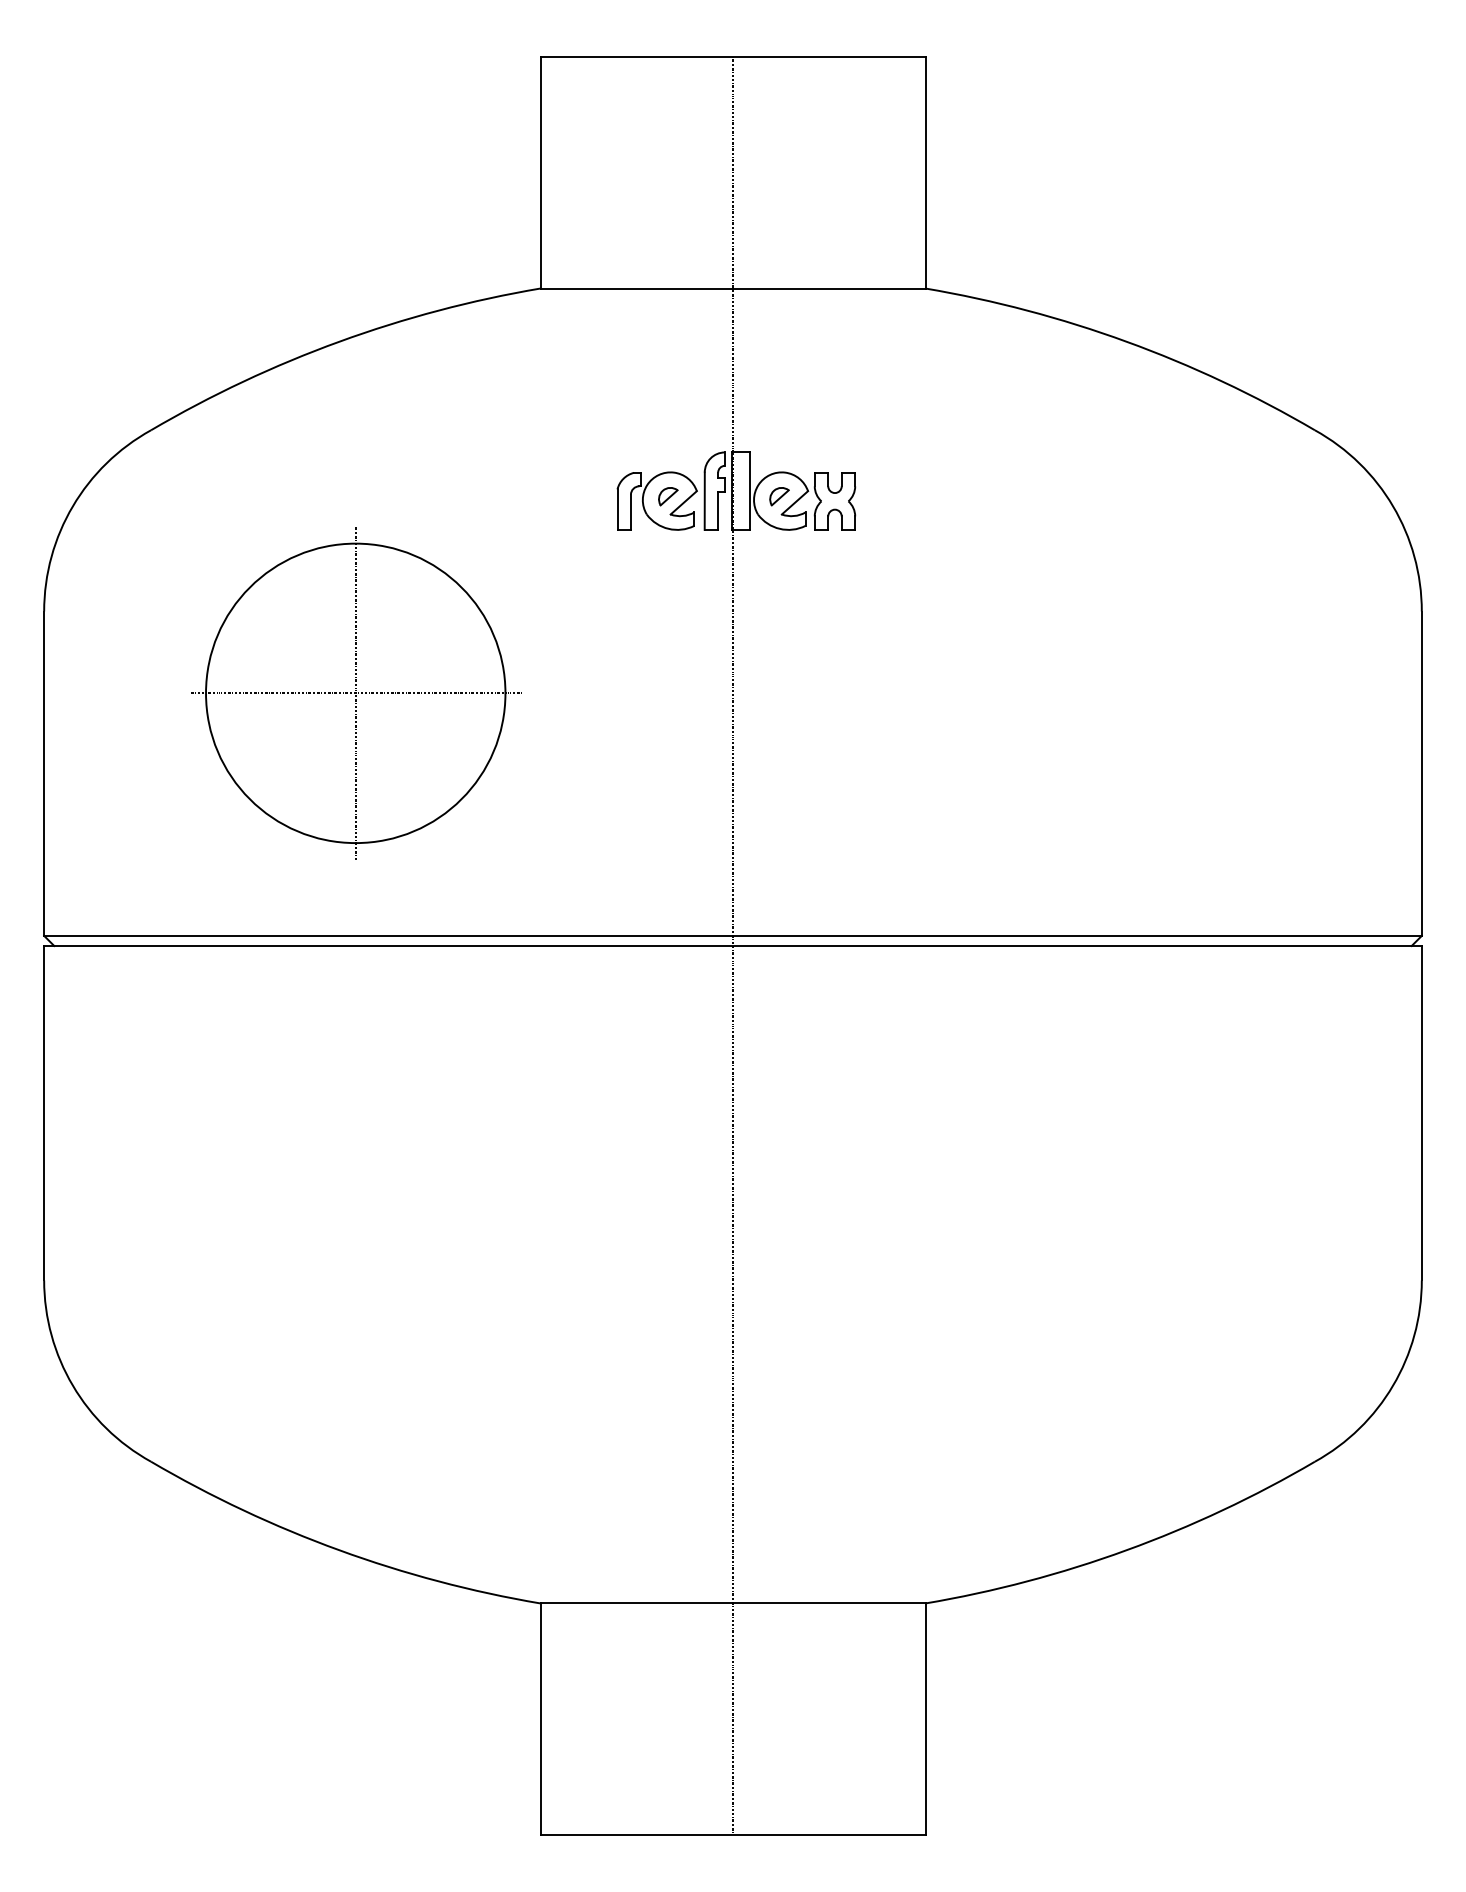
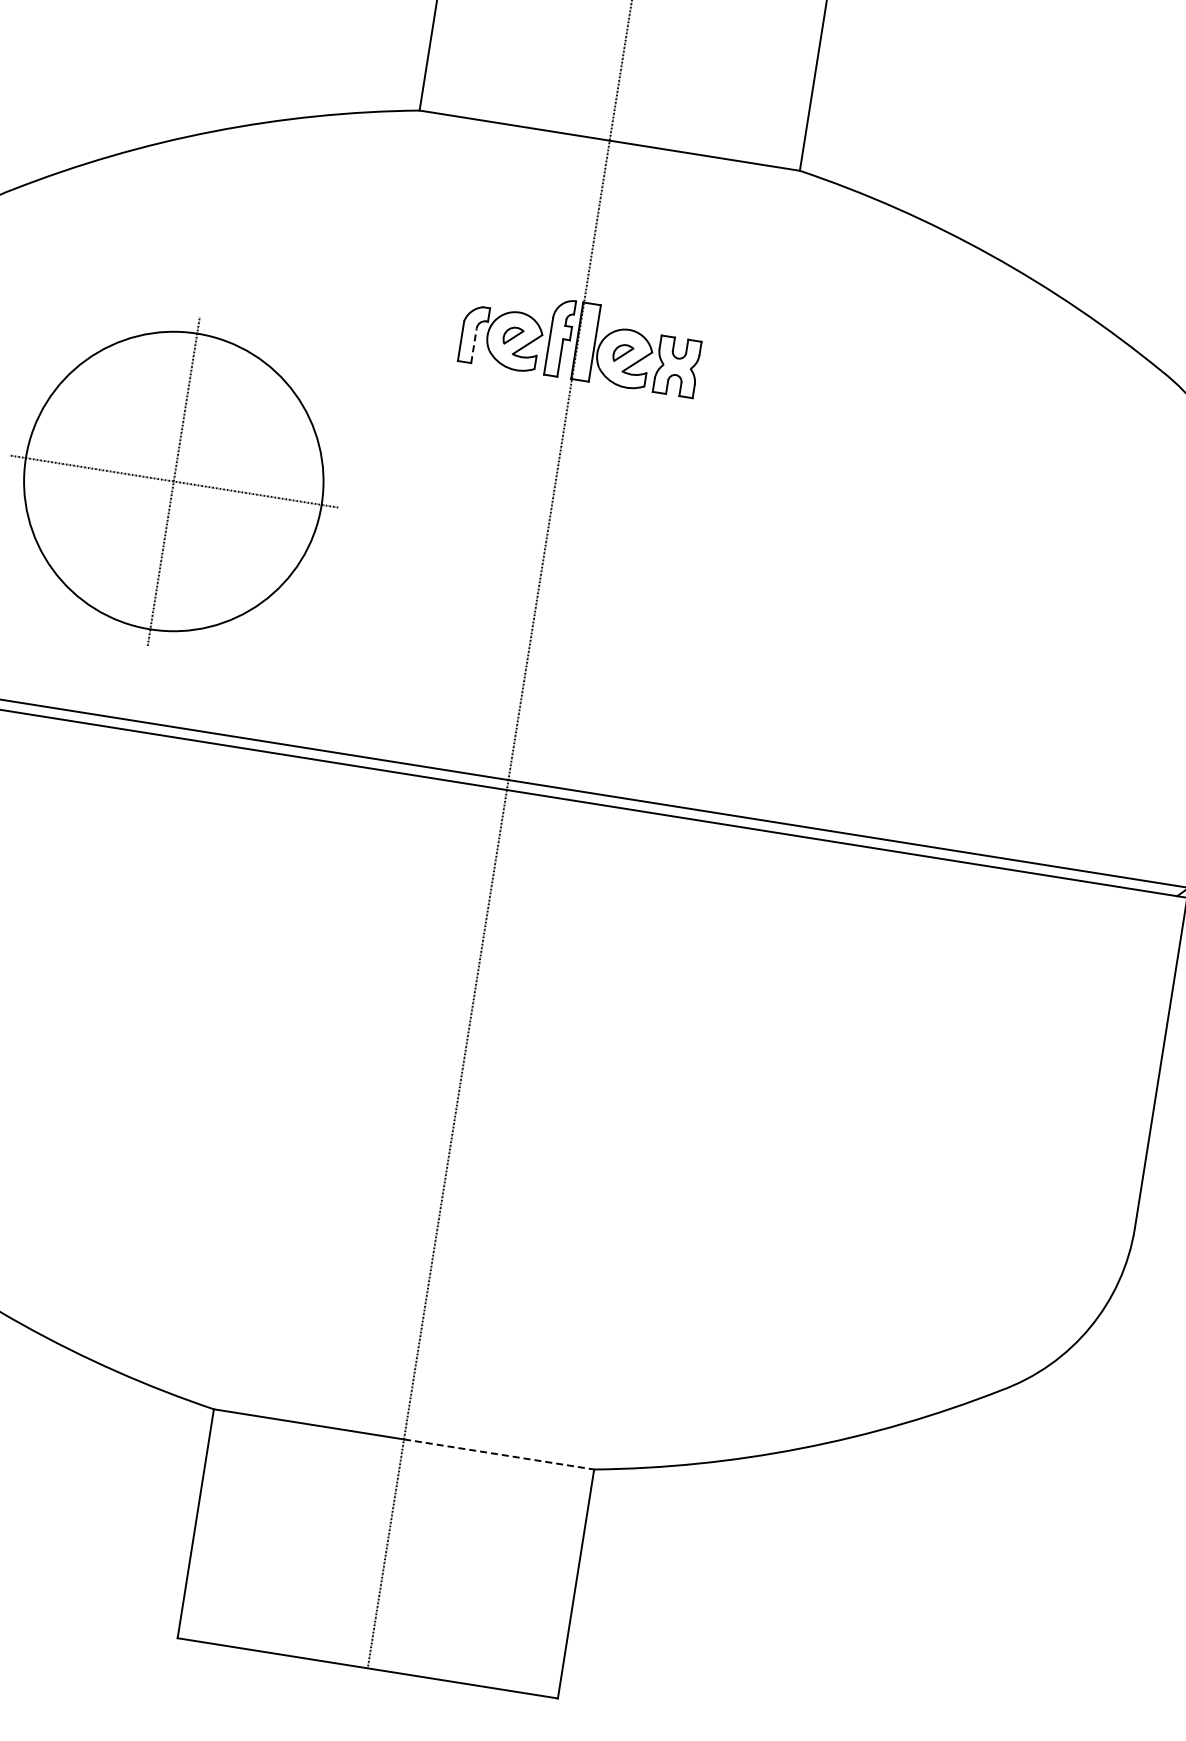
line: (630, 512) -> (473, 345), solid -> dashed
line: (829, 1603) -> (499, 1454), solid -> dashed

